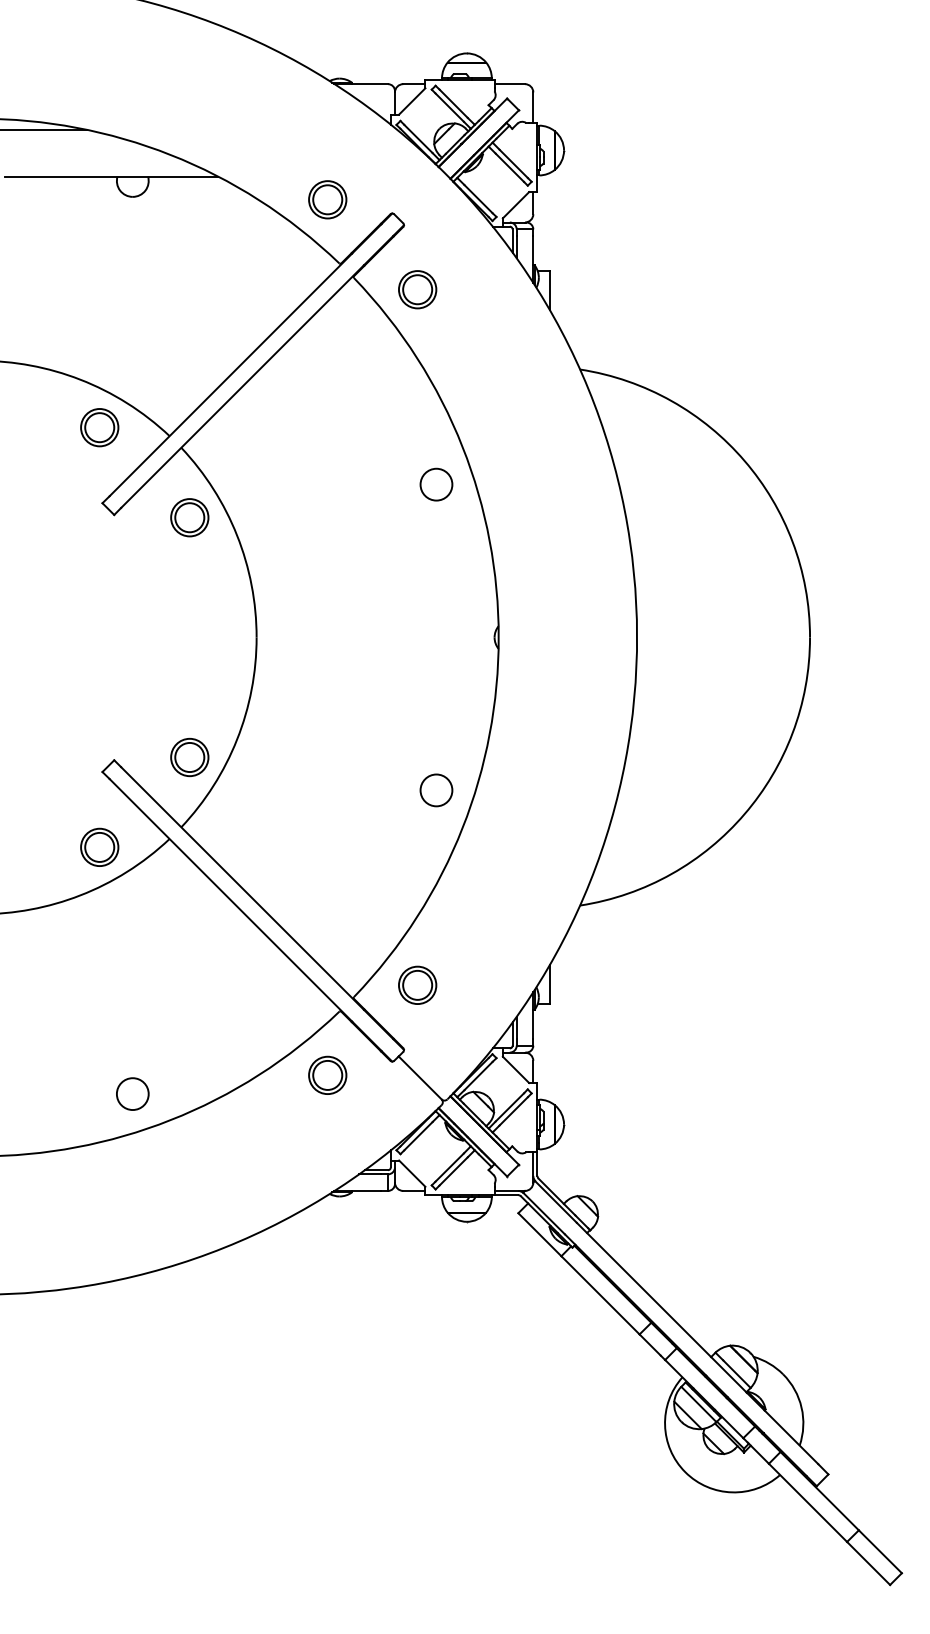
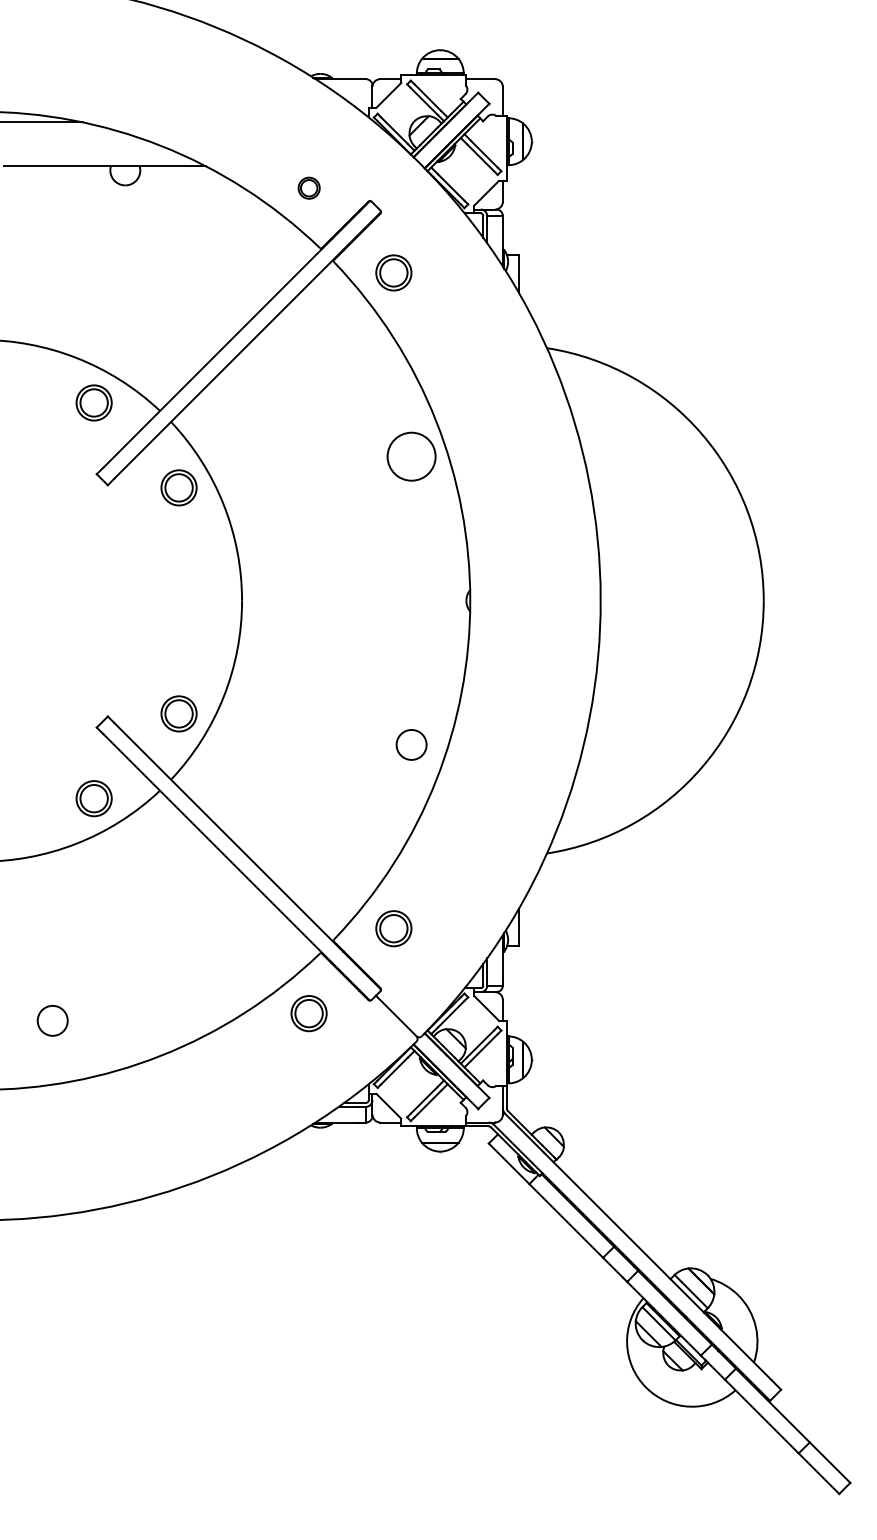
part: (327, 199) -> (308, 187), size x0.6
circle: (436, 484) -> (411, 456), size x1.6
circle: (132, 1093) -> (52, 1020), moved

